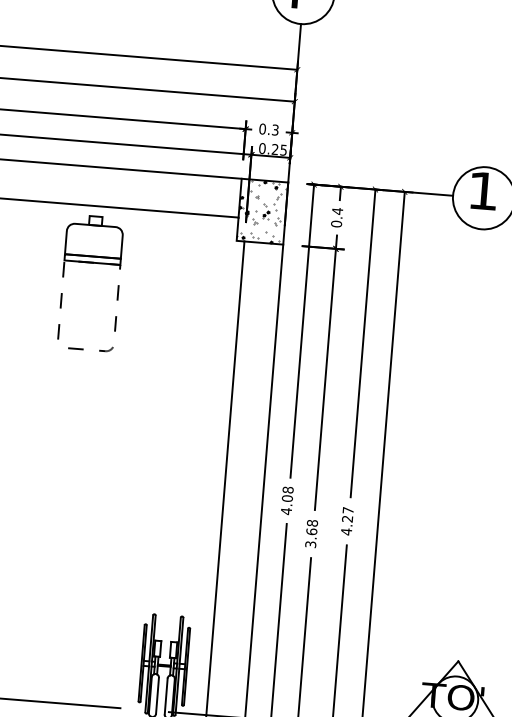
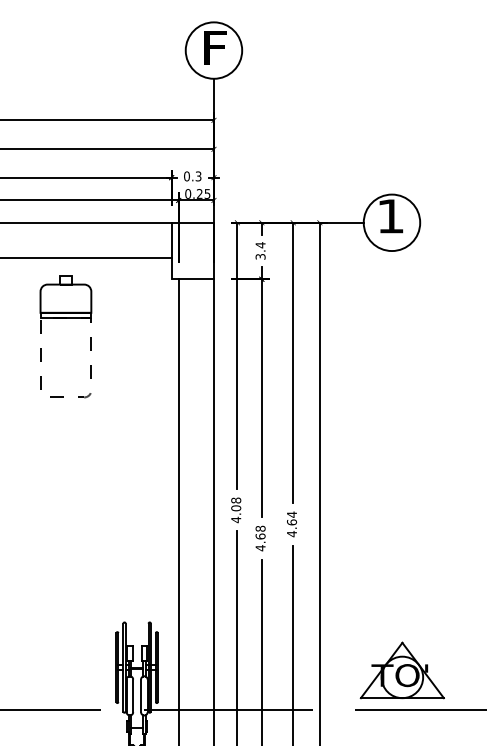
hatch: (261, 210) -> (191, 250), removed
text: (336, 223) -> (260, 256), 0.4 -> 3.4
part: (91, 262) -> (65, 318), moved
text: (348, 514) -> (292, 518), 4.27 -> 4.64
text: (310, 544) -> (260, 548), 3.68 -> 4.68

